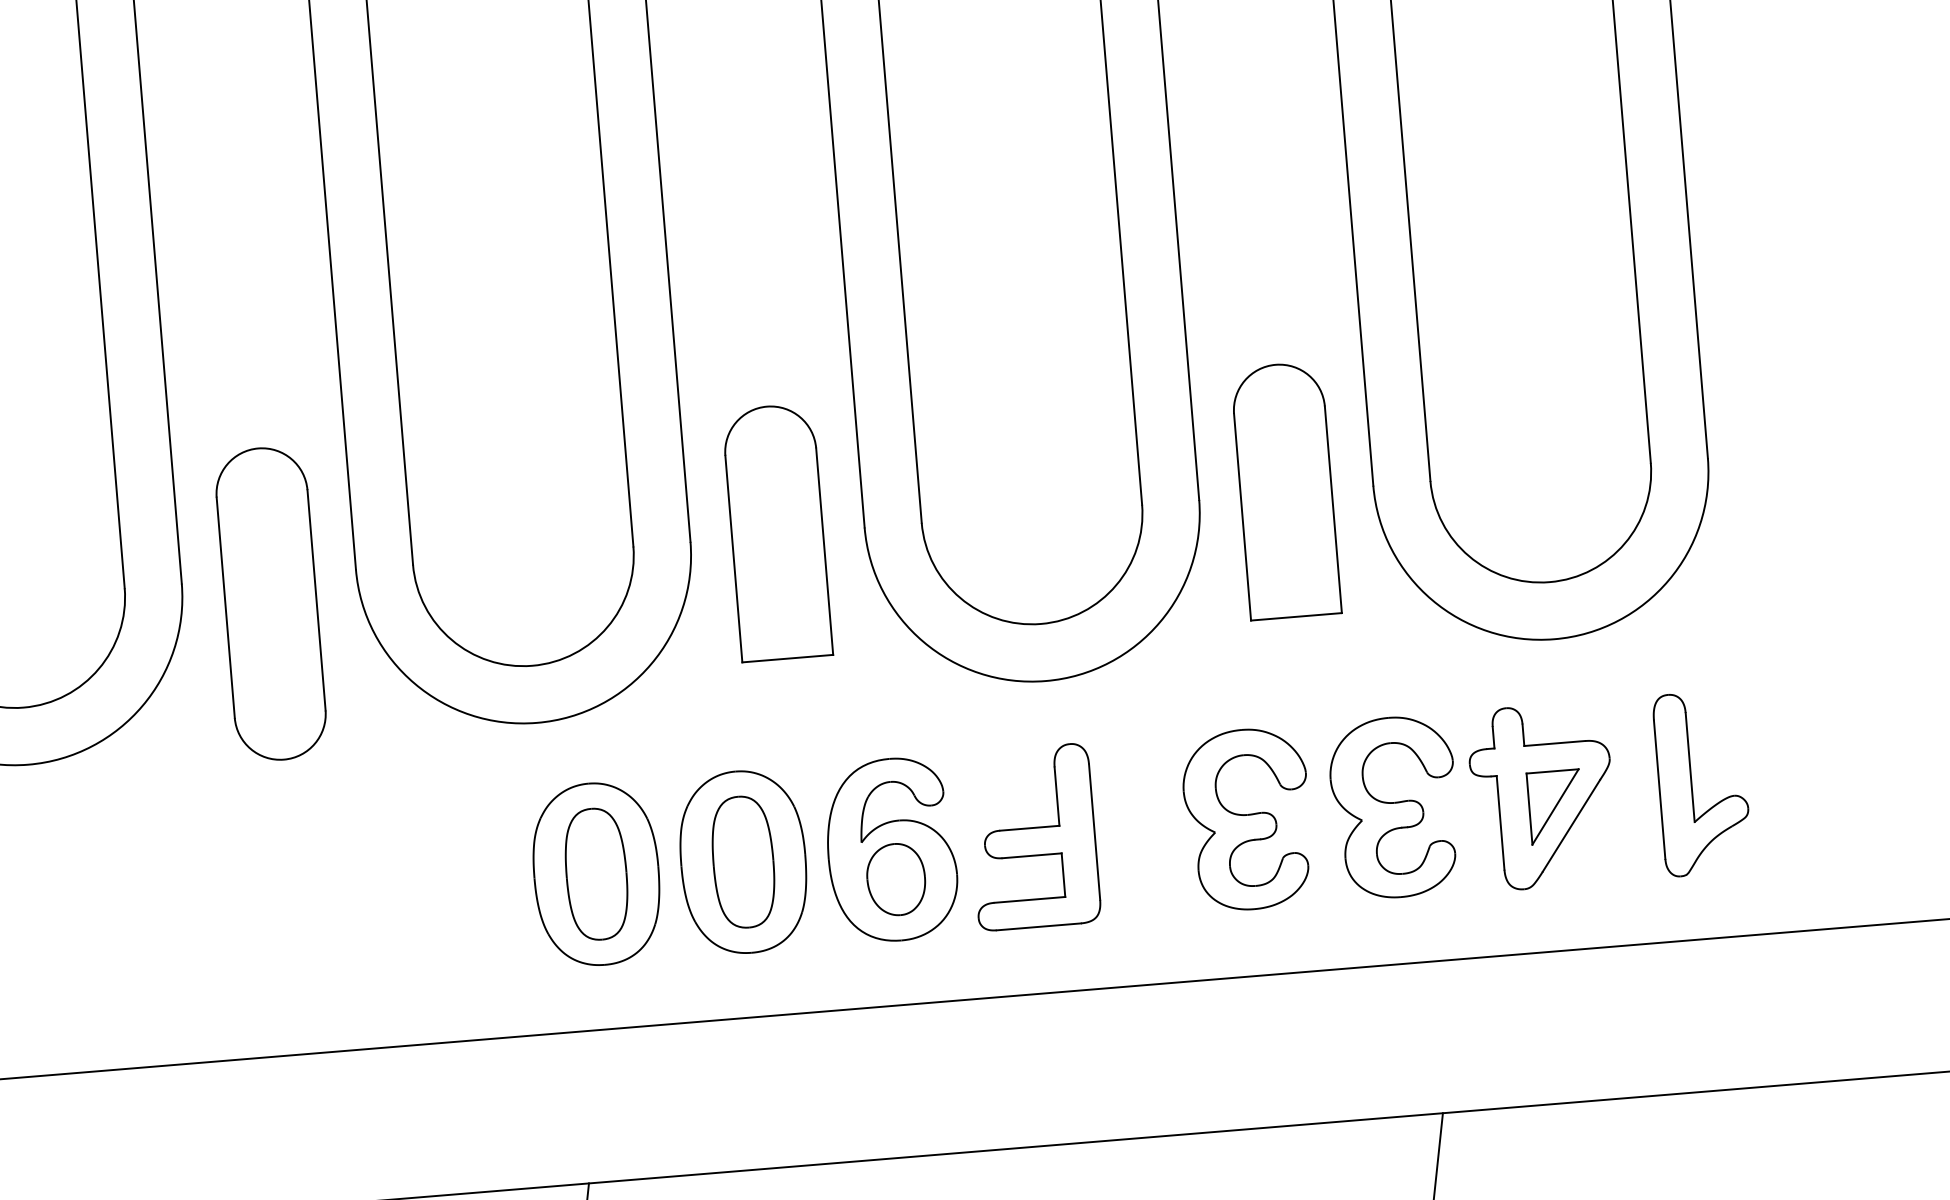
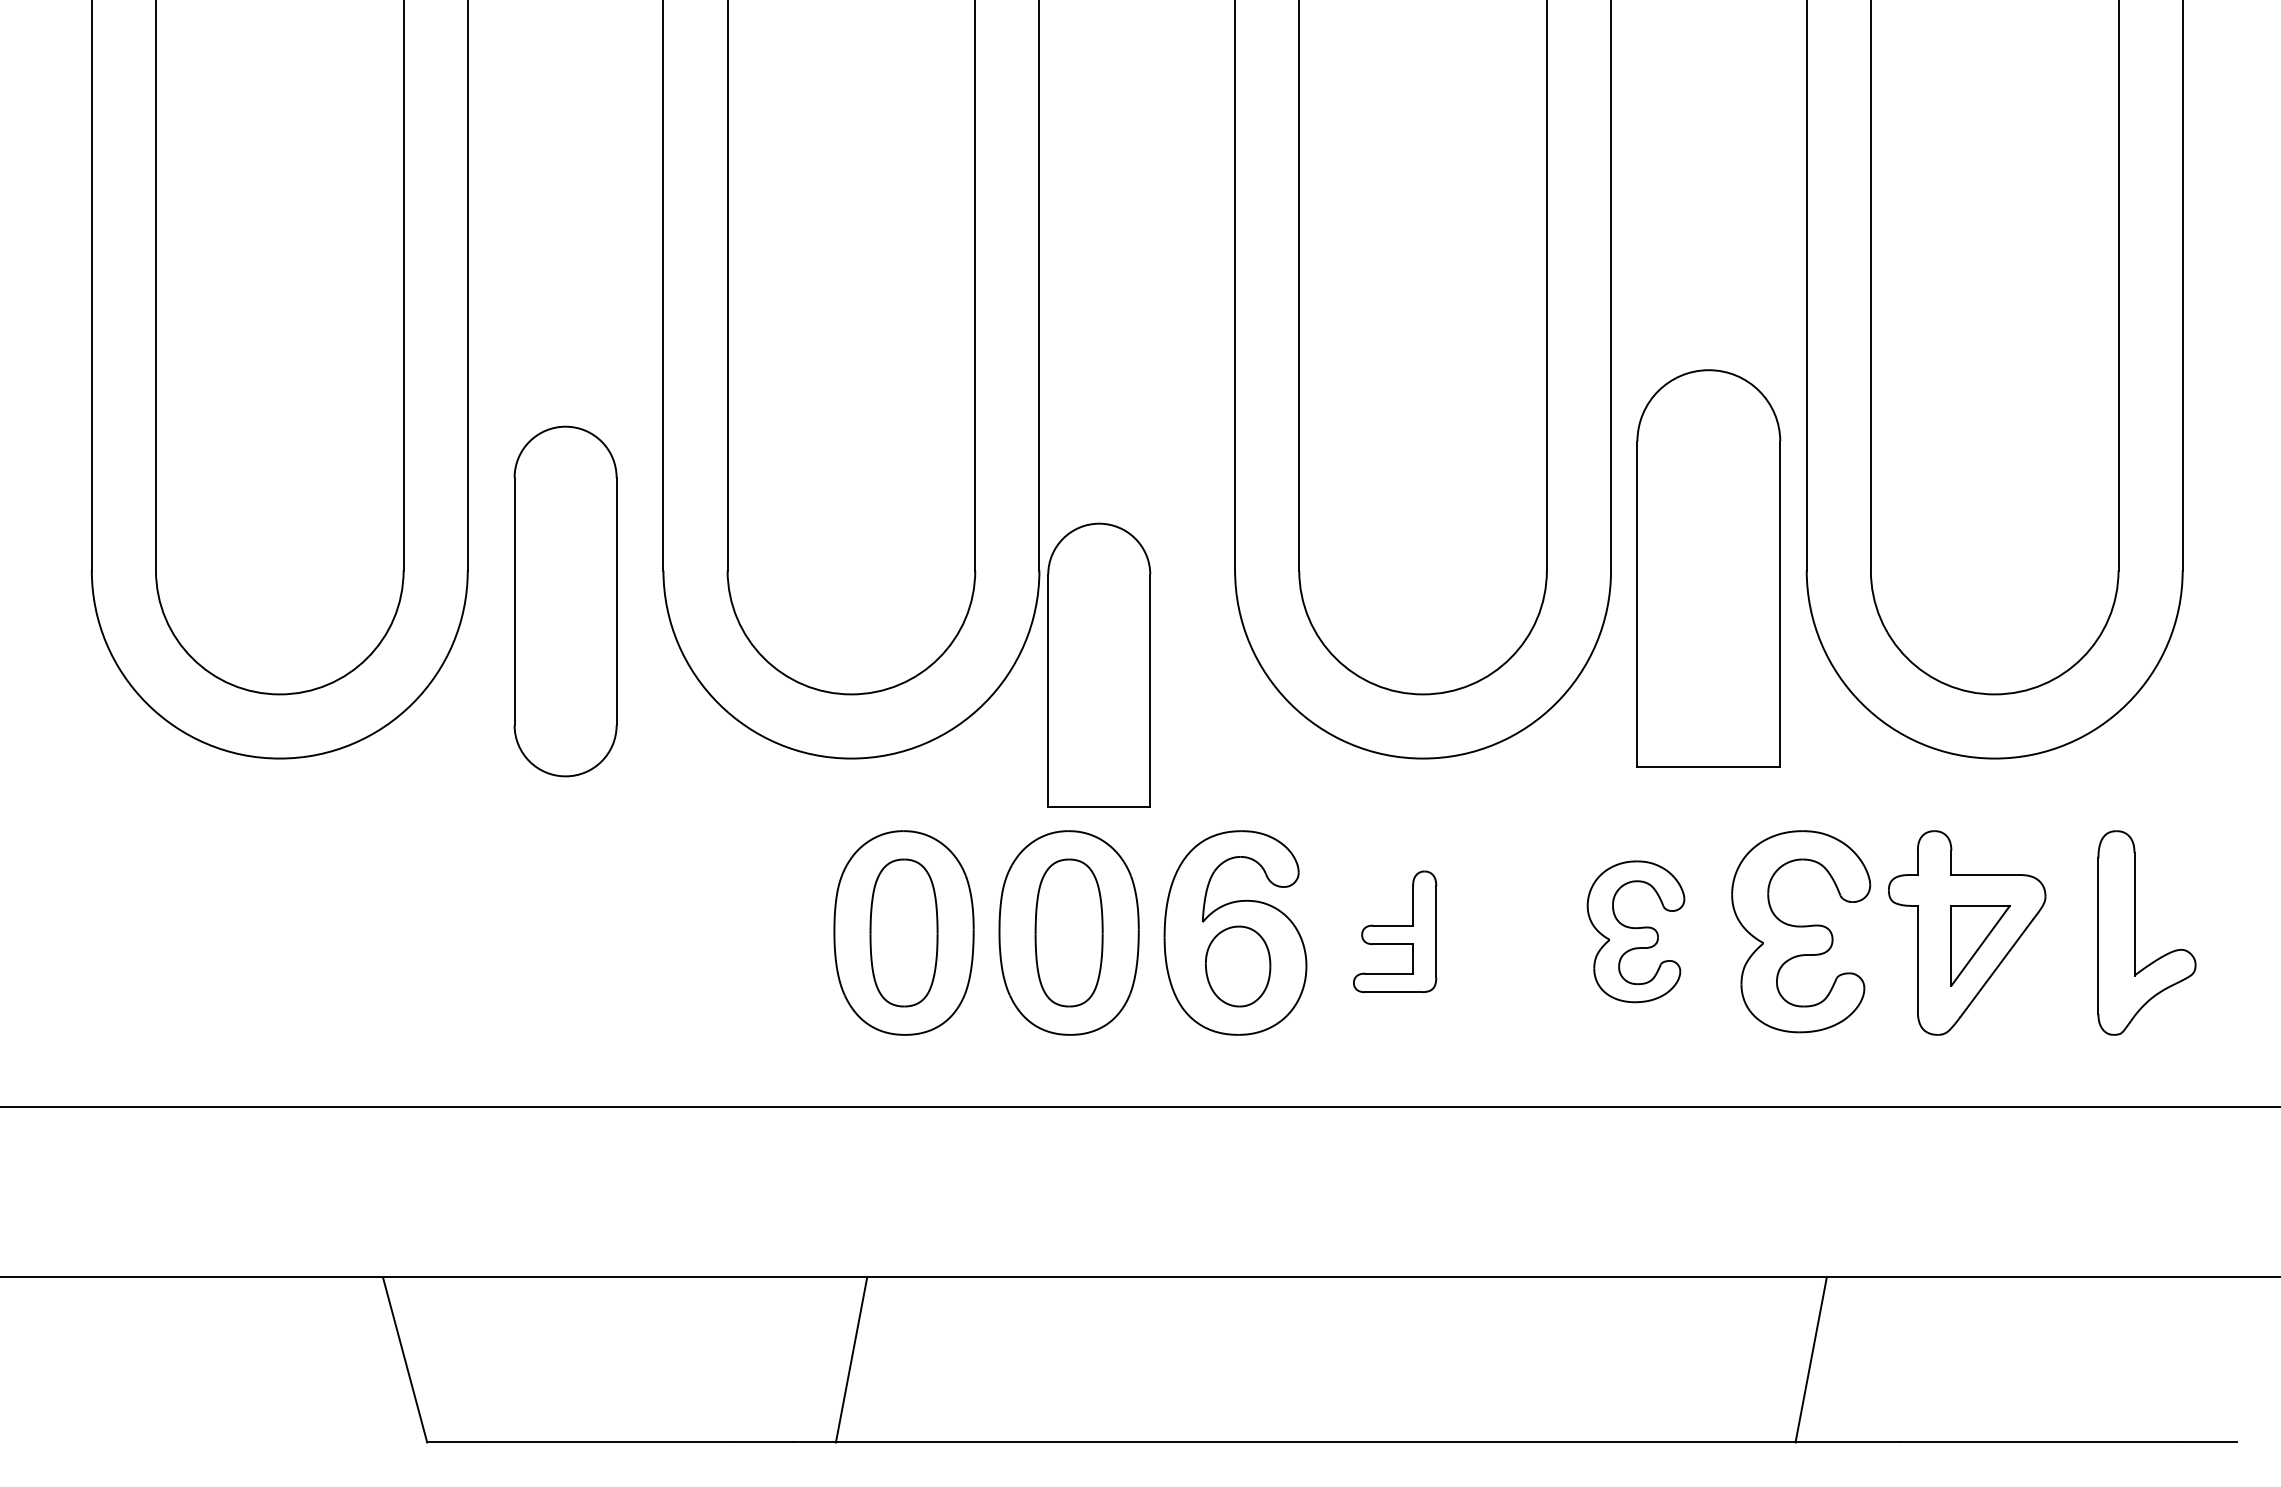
part: (1285, 490) -> (1708, 567), size x1.4
part: (777, 531) -> (1099, 664), moved
part: (1247, 819) -> (1635, 931), size x0.7
part: (1032, 837) -> (1394, 931), size x0.6

